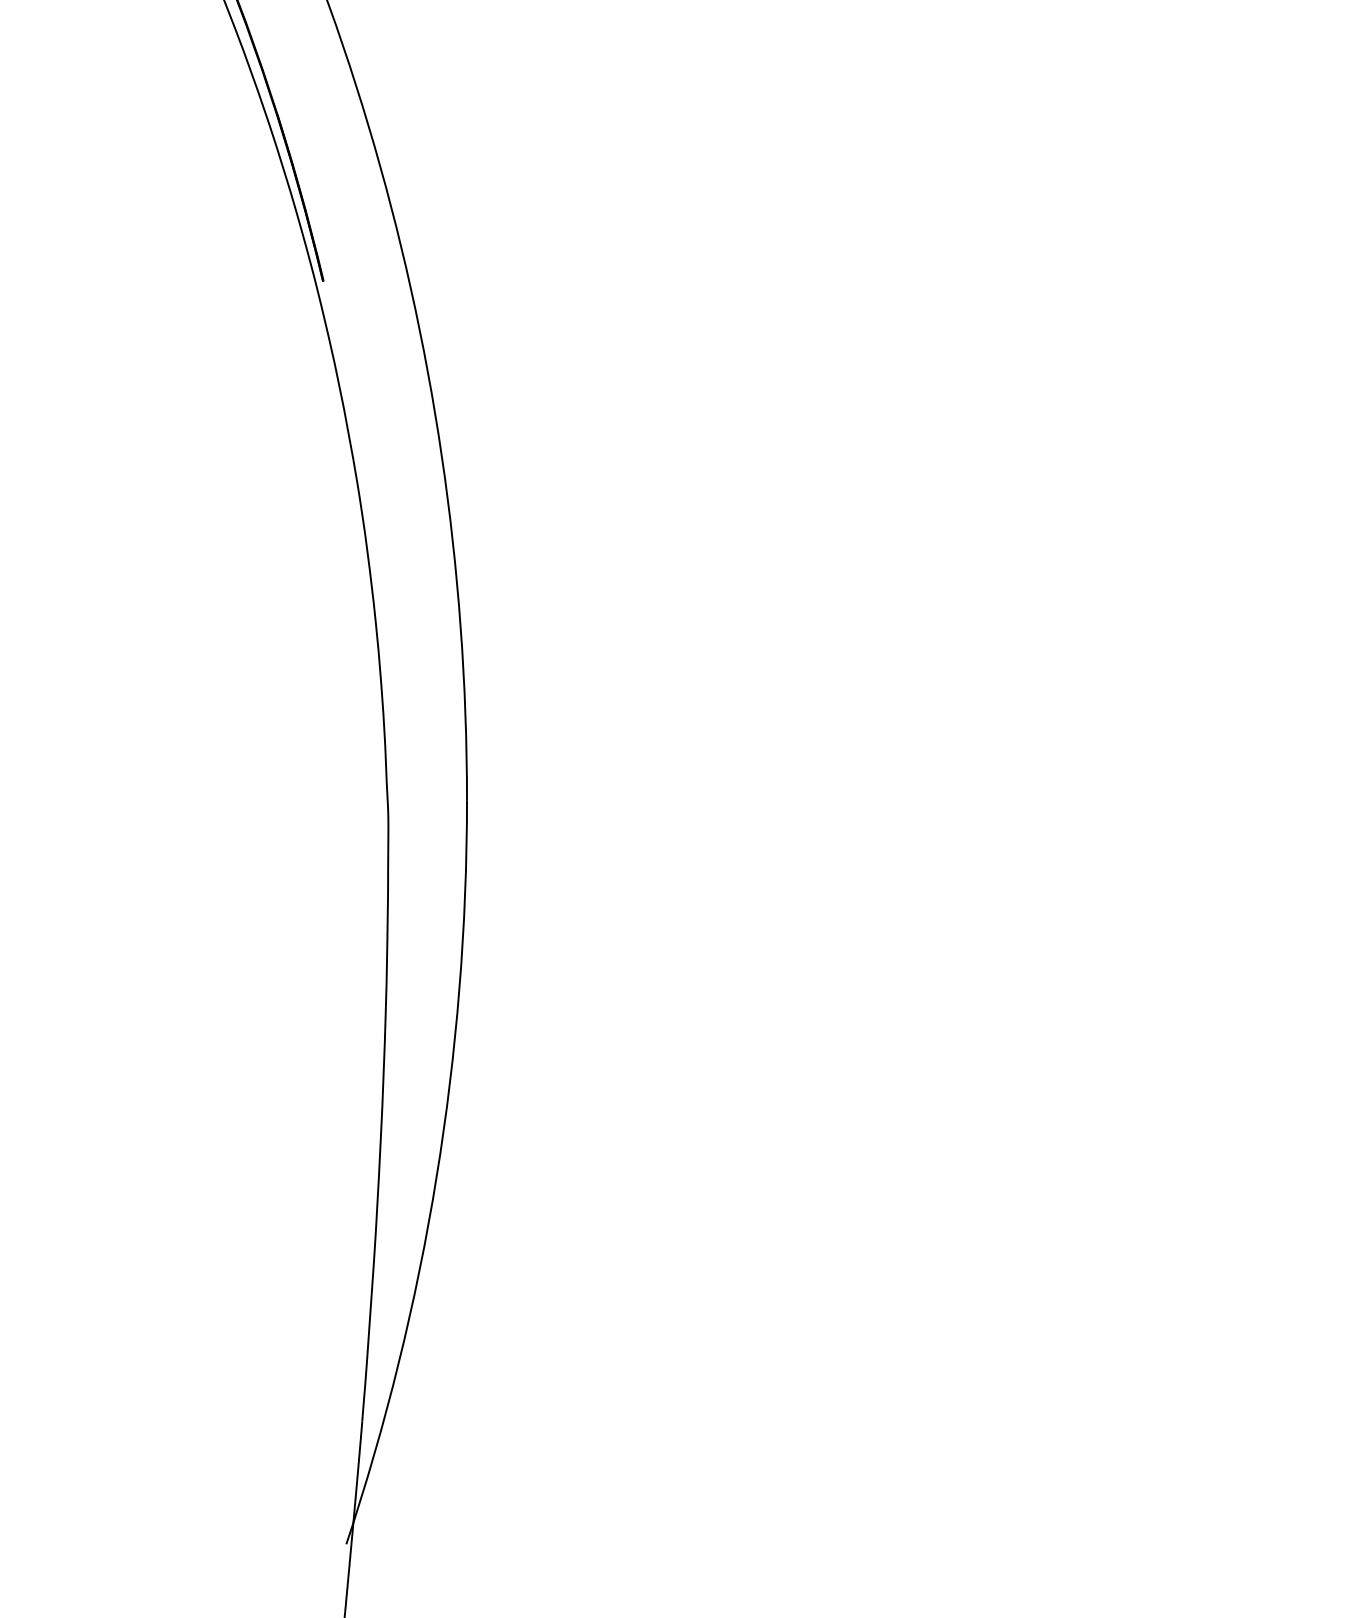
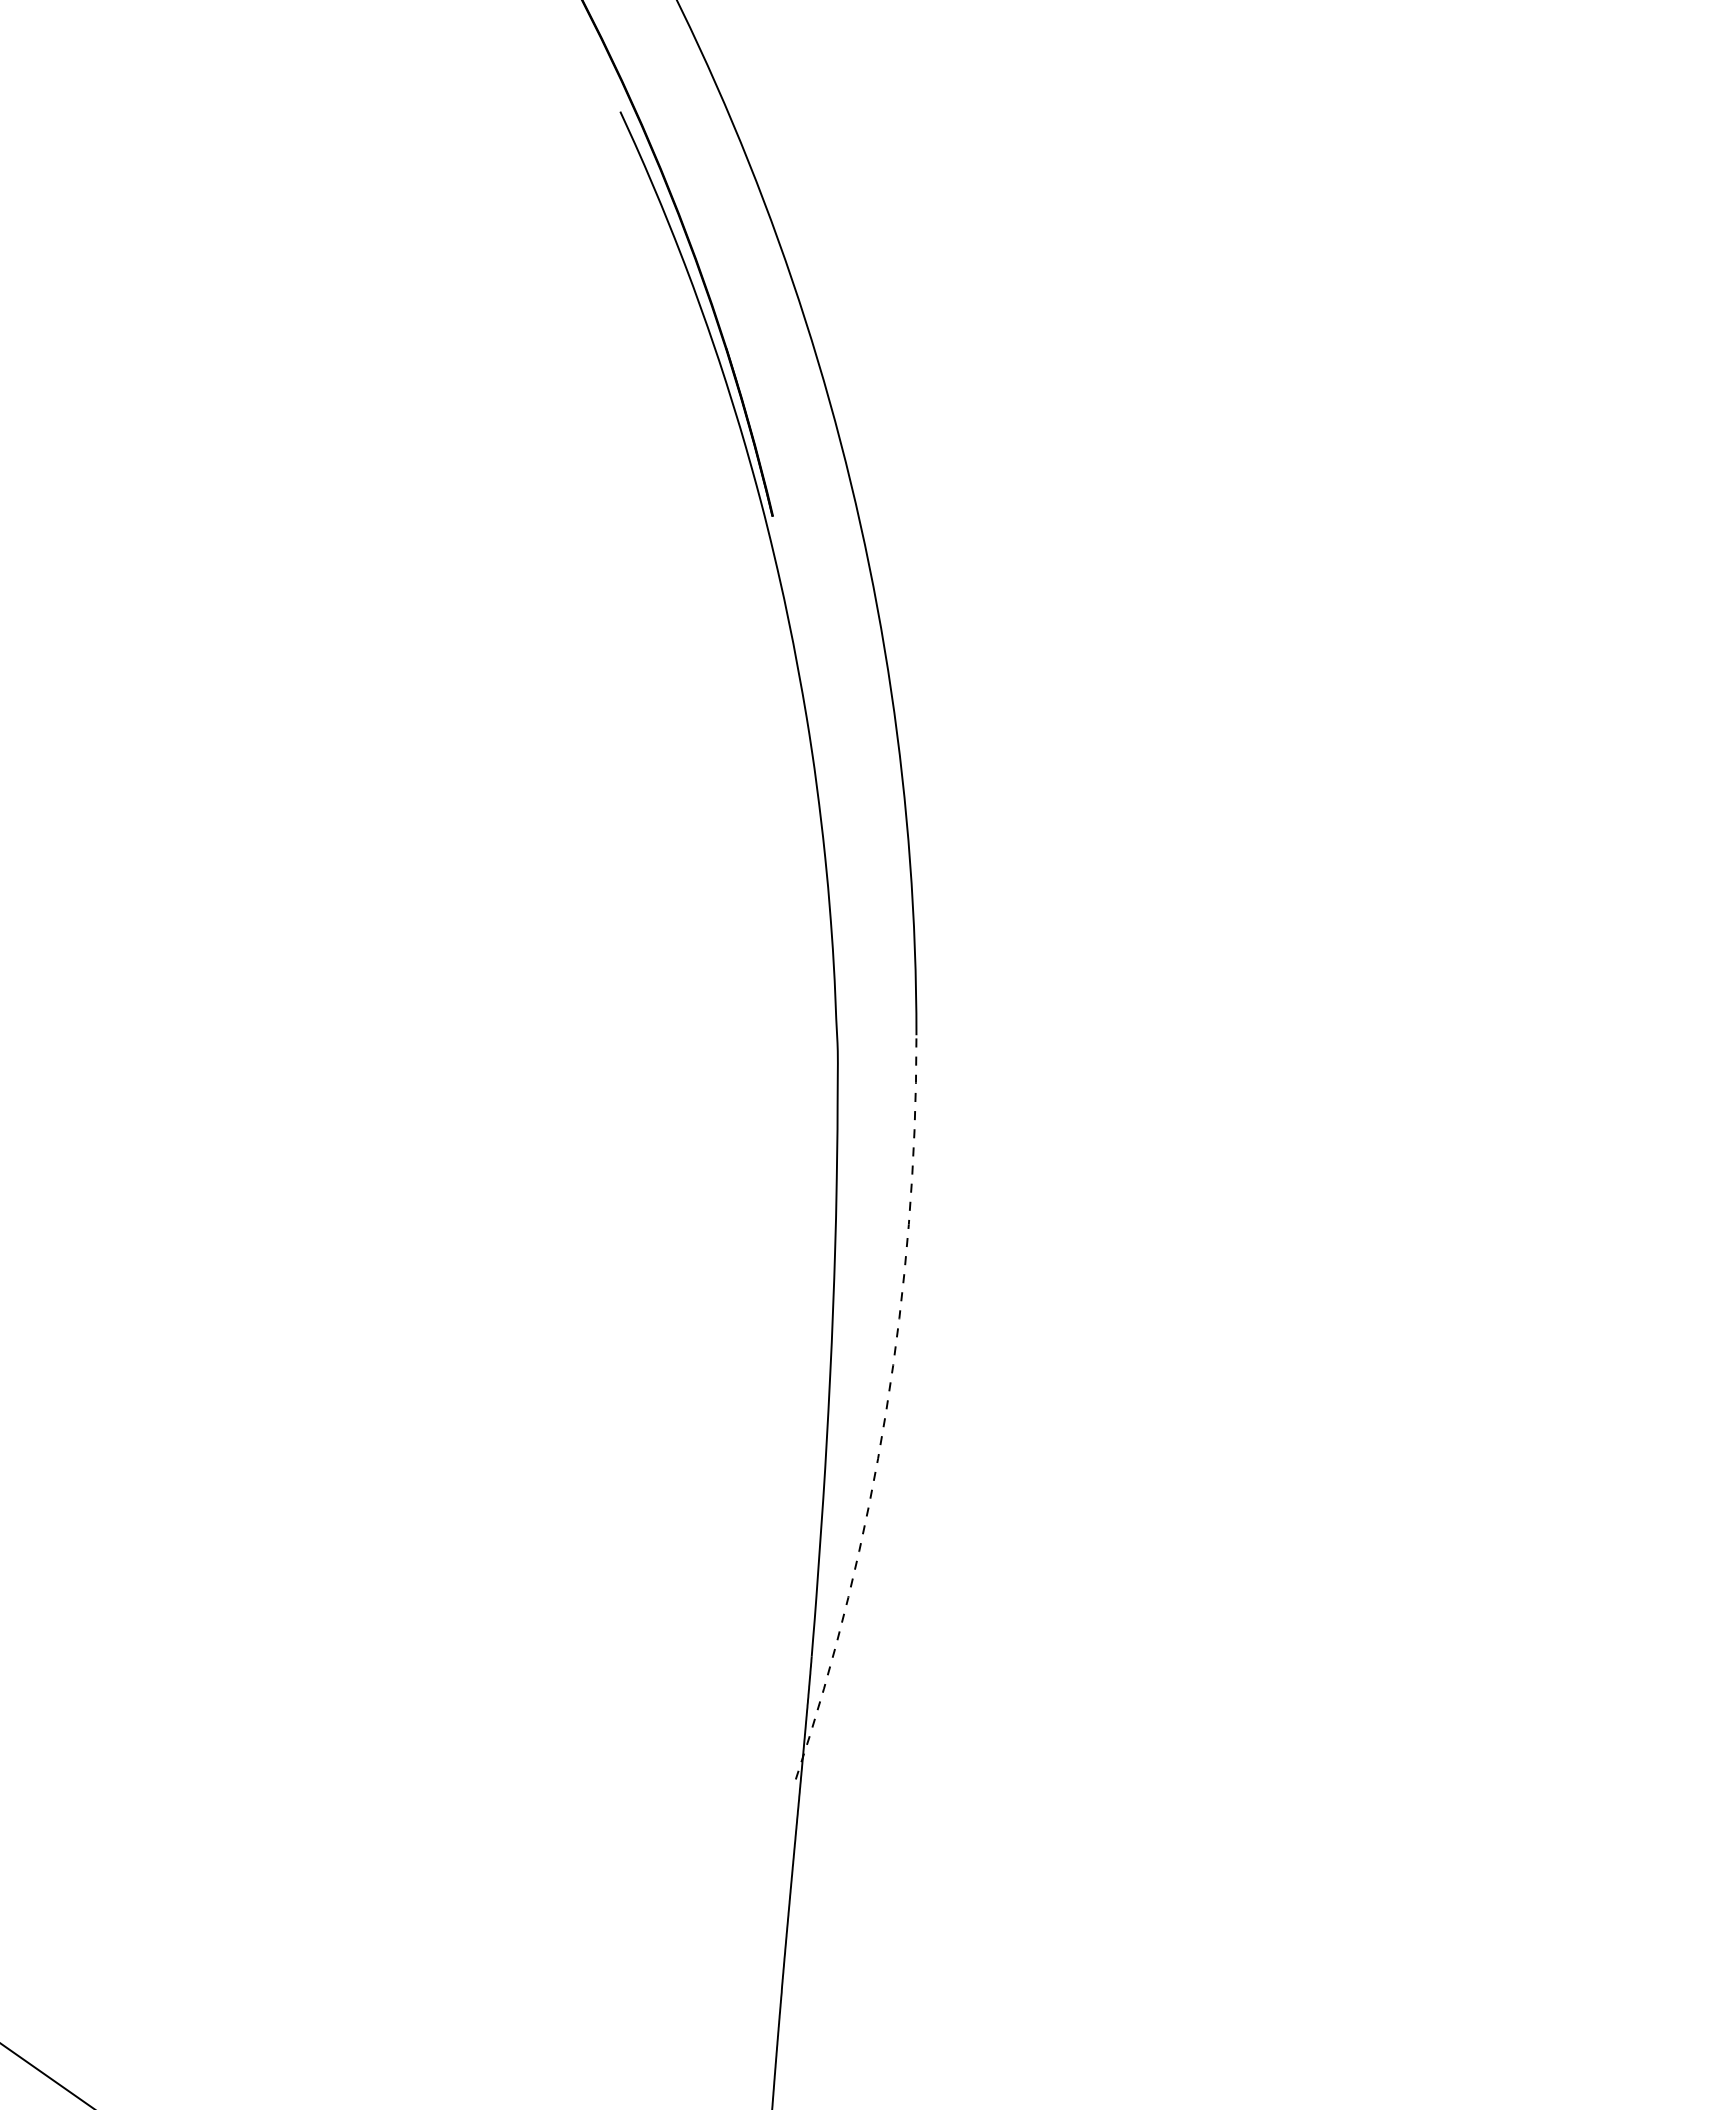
arc: (437, 1177) -> (886, 1412), solid -> dashed

